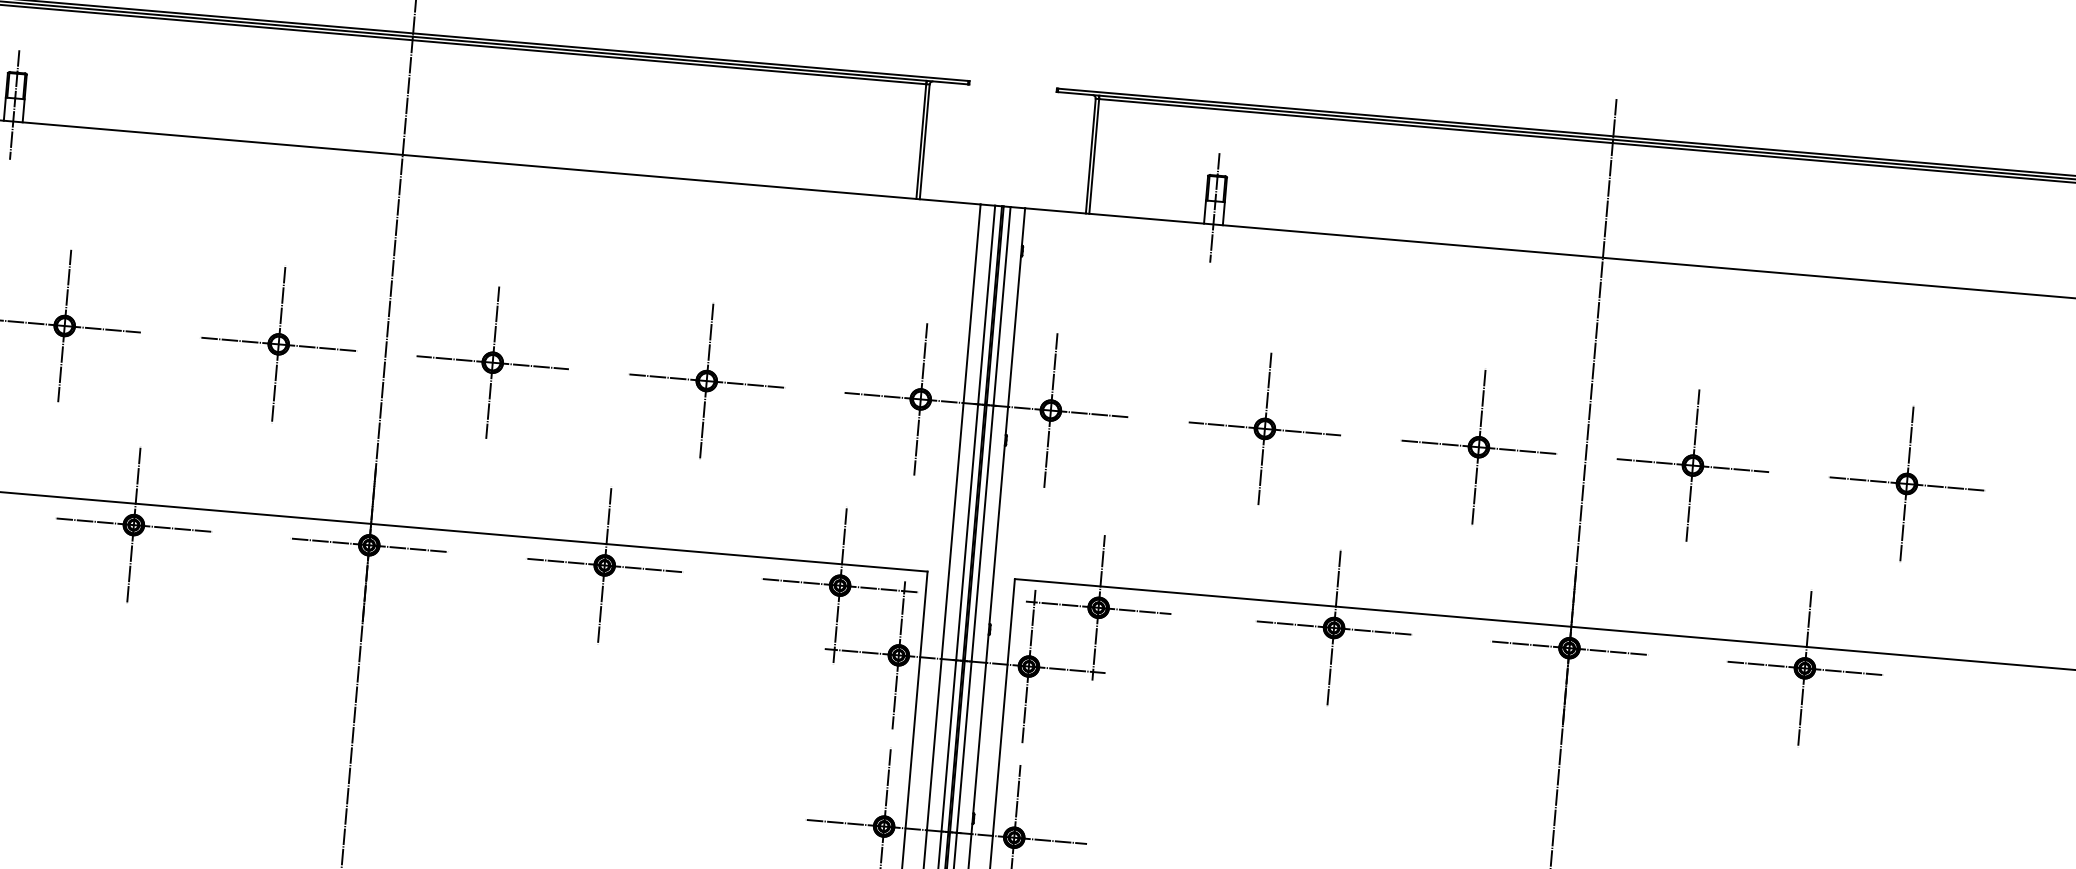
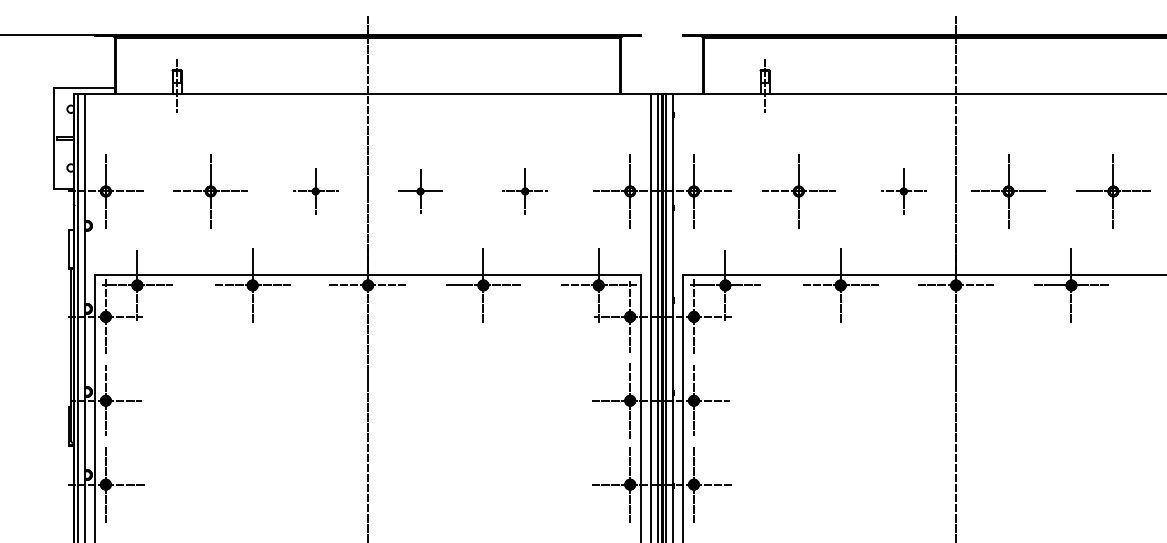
part: (278, 344) -> (315, 191), size x0.6
part: (492, 362) -> (420, 191), size x0.6
part: (705, 380) -> (524, 191), size x0.6
part: (1478, 447) -> (903, 191), size x0.6

